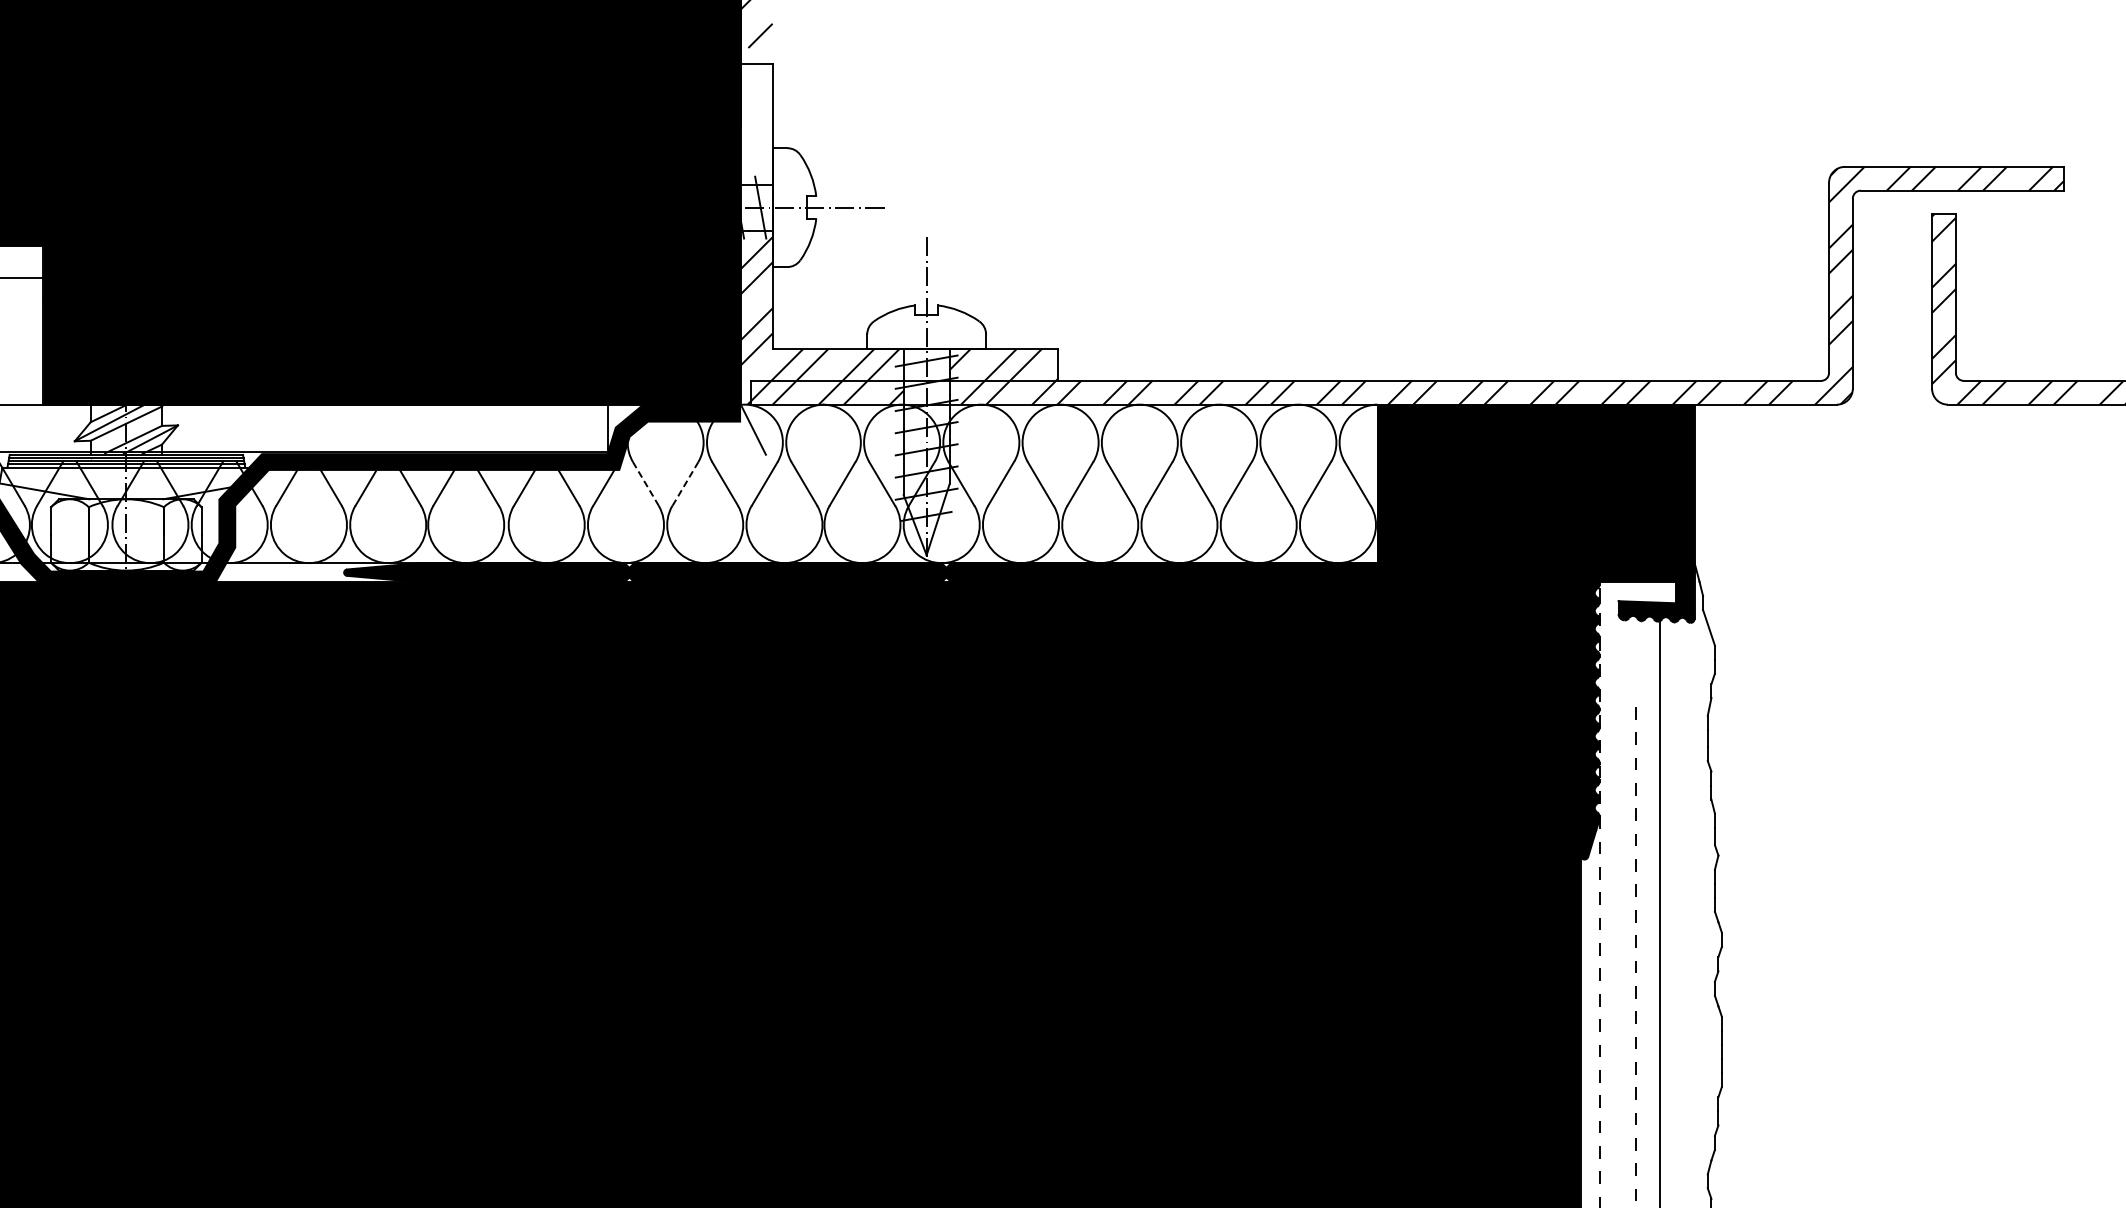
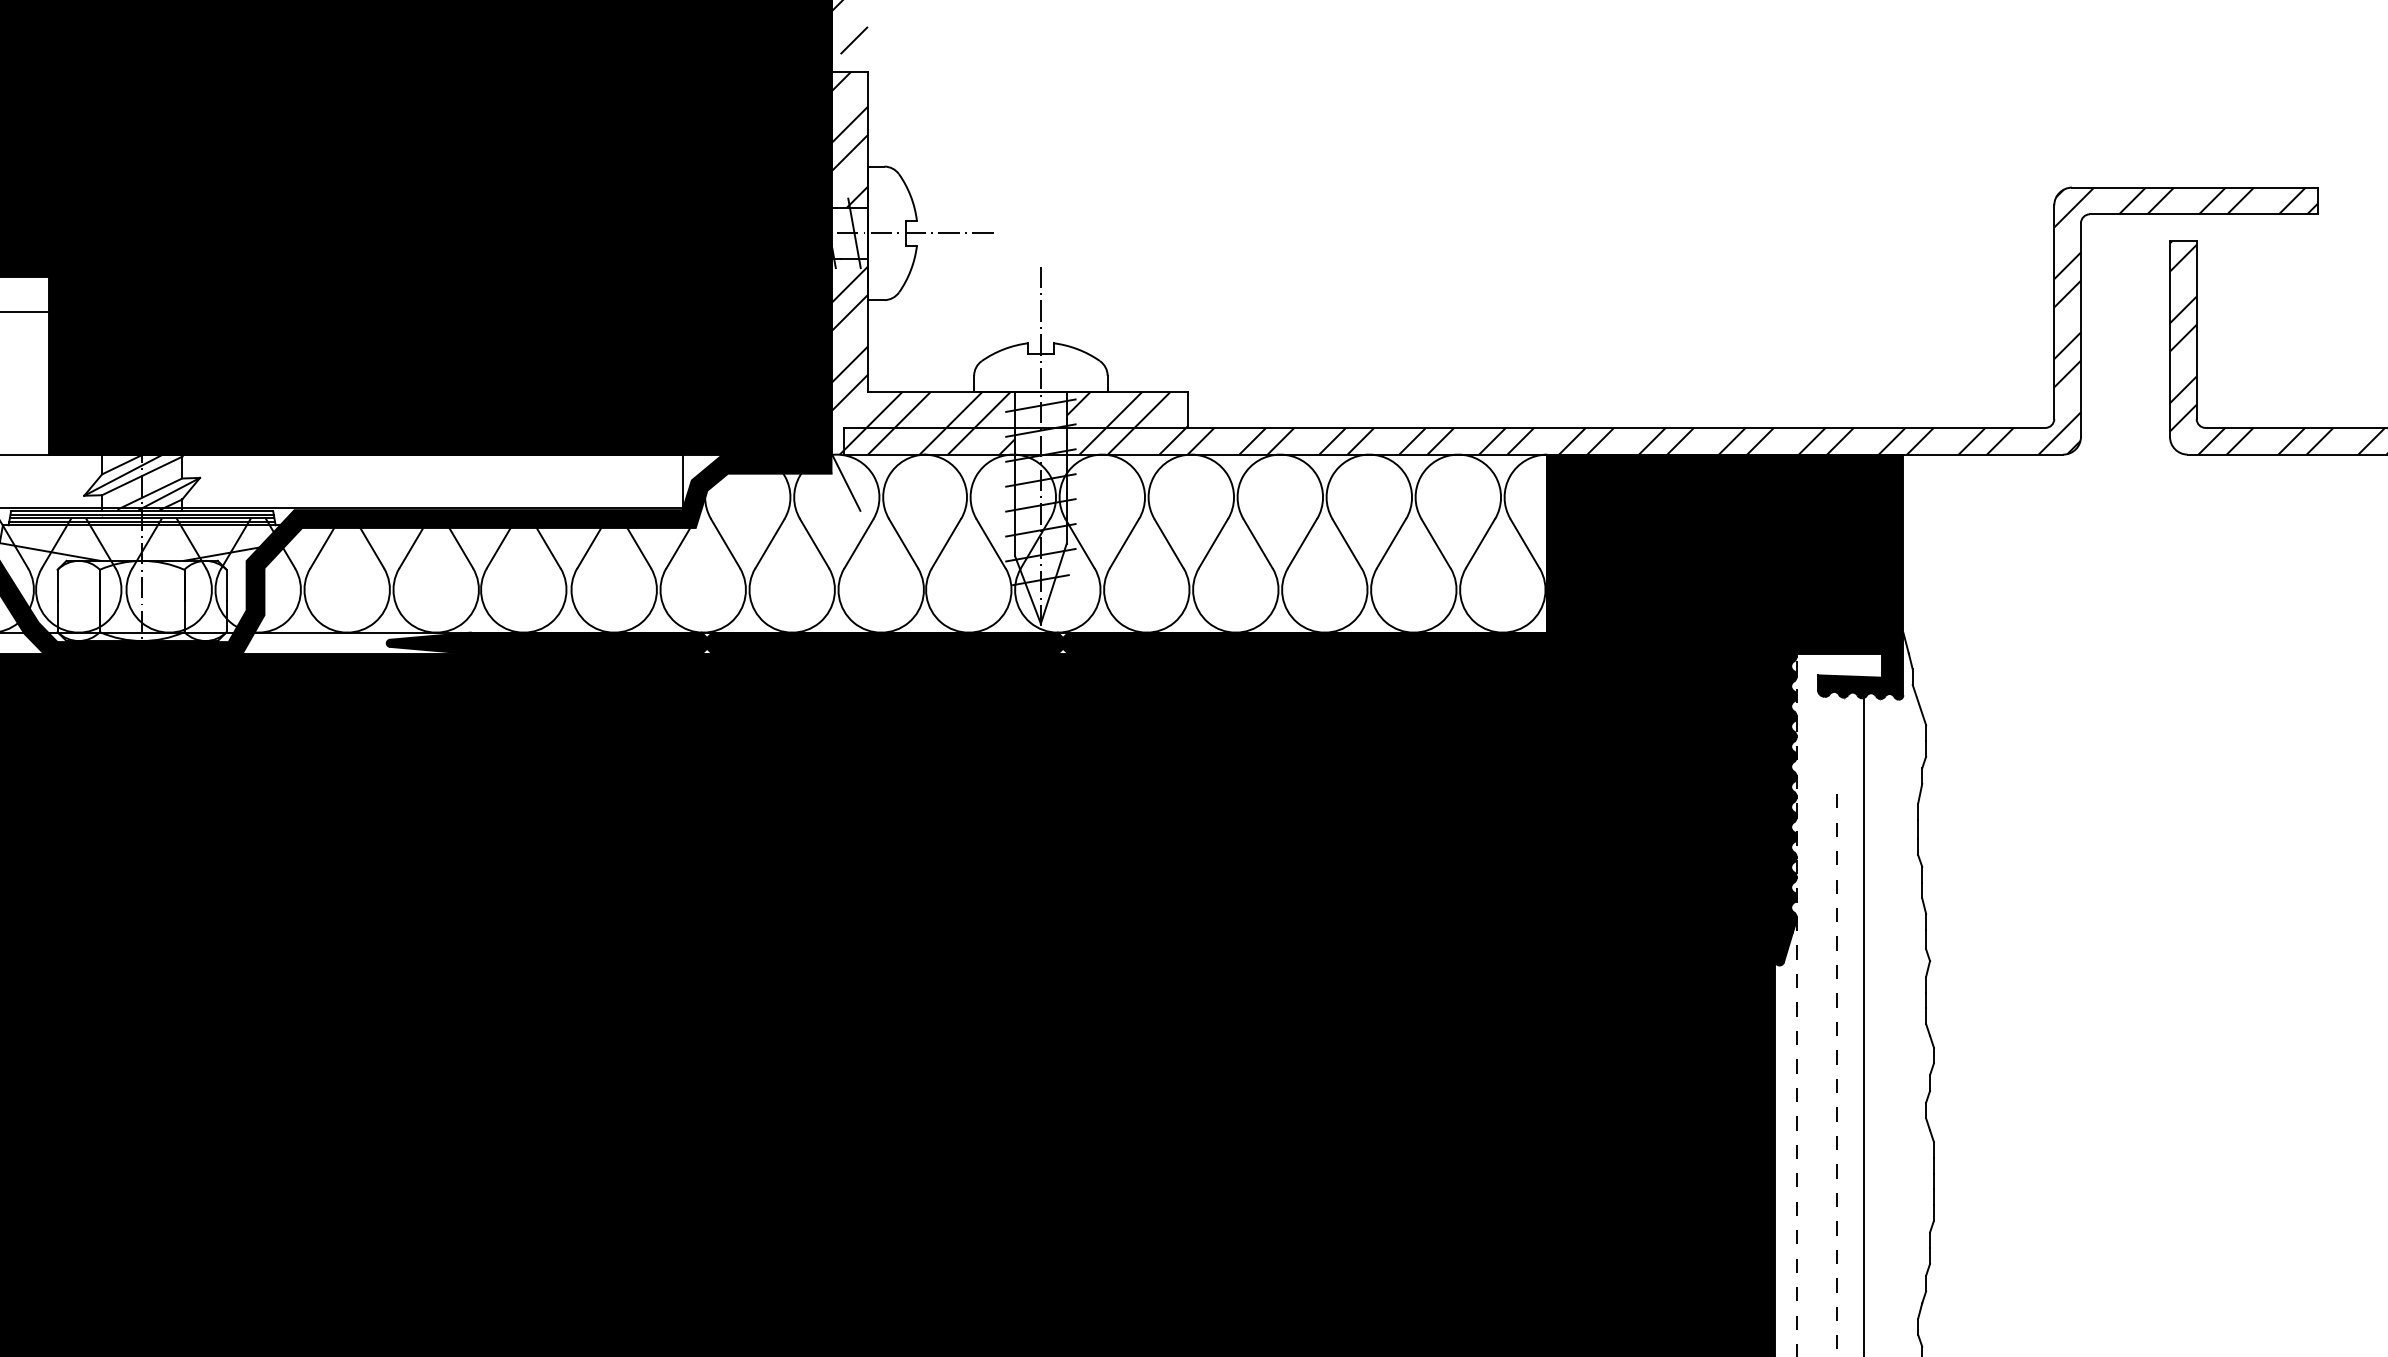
hatch: (756, 123) -> (849, 138), added
line: (685, 483) -> (770, 543), dashed -> solid
line: (646, 484) -> (726, 544), dashed -> solid

